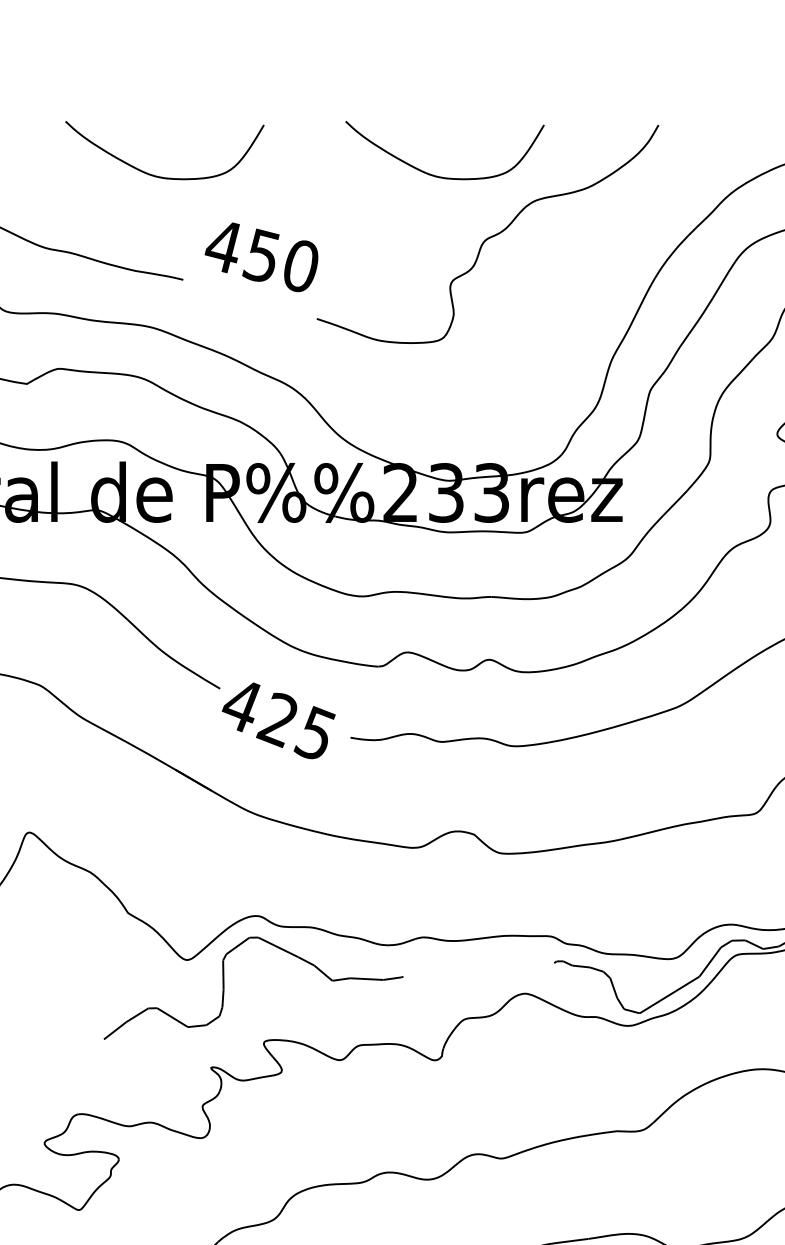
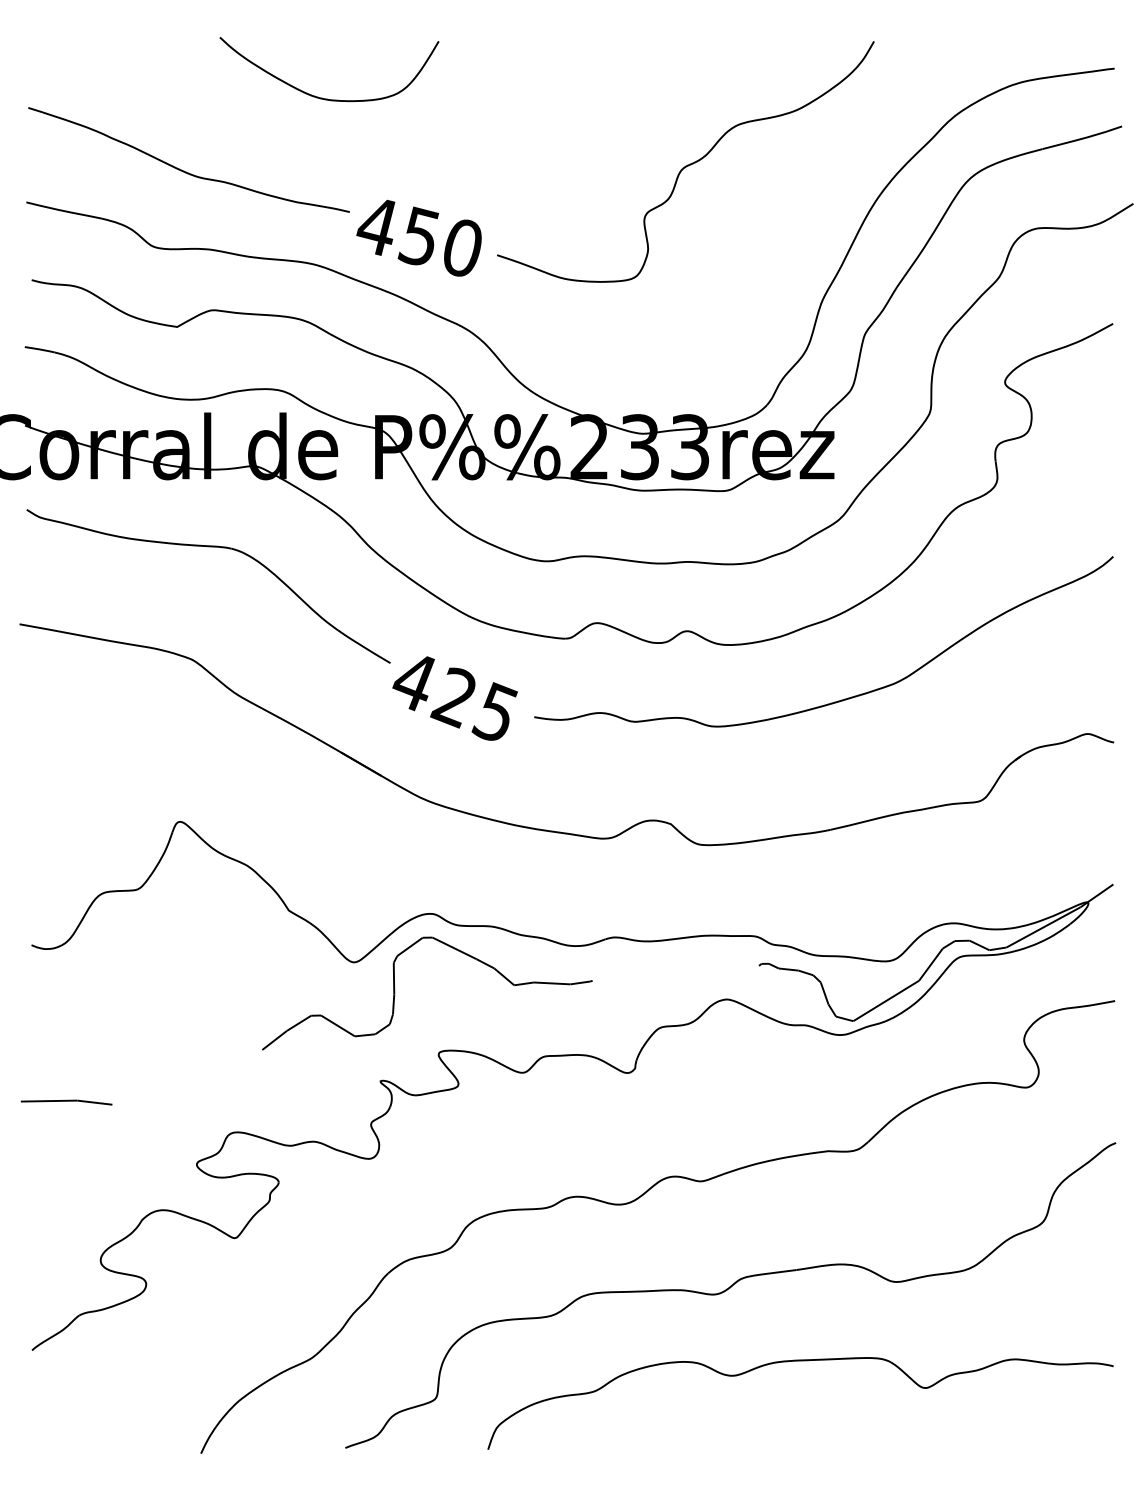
curve: (438, 175) -> (631, 97), removed
text: (260, 256) -> (418, 237), moved

